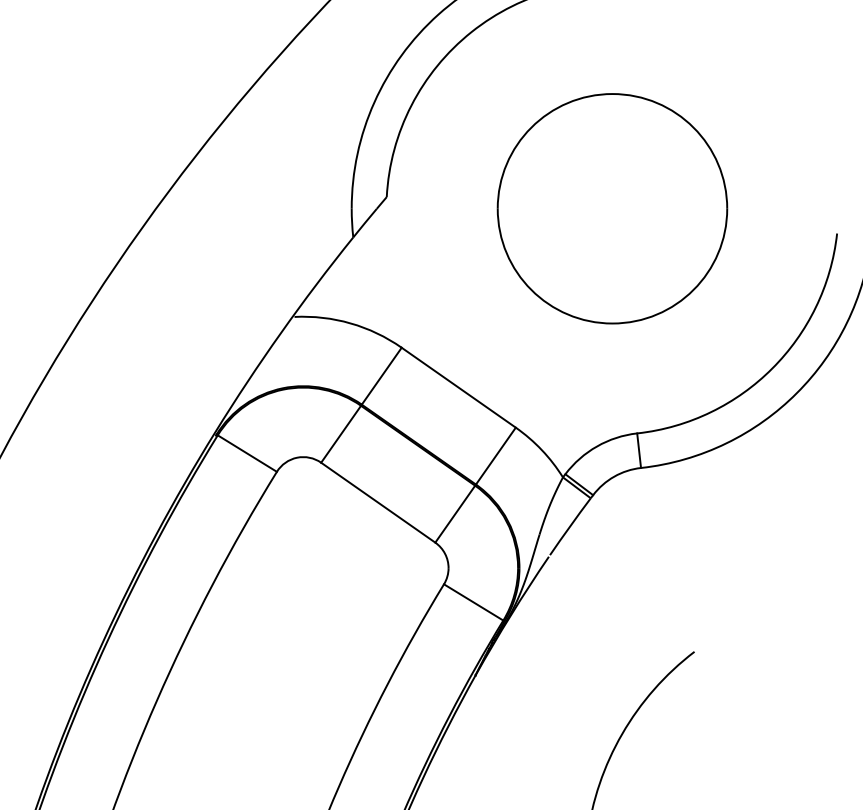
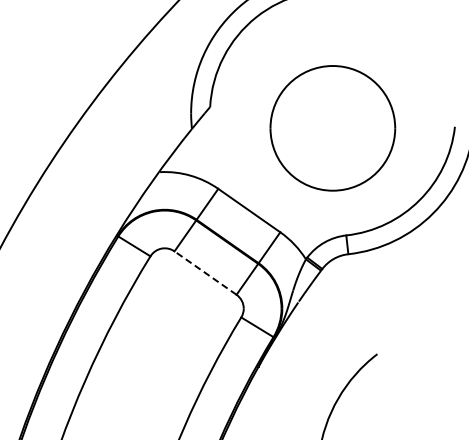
part: (611, 209) -> (332, 128), moved
line: (378, 503) -> (205, 273), solid -> dashed

